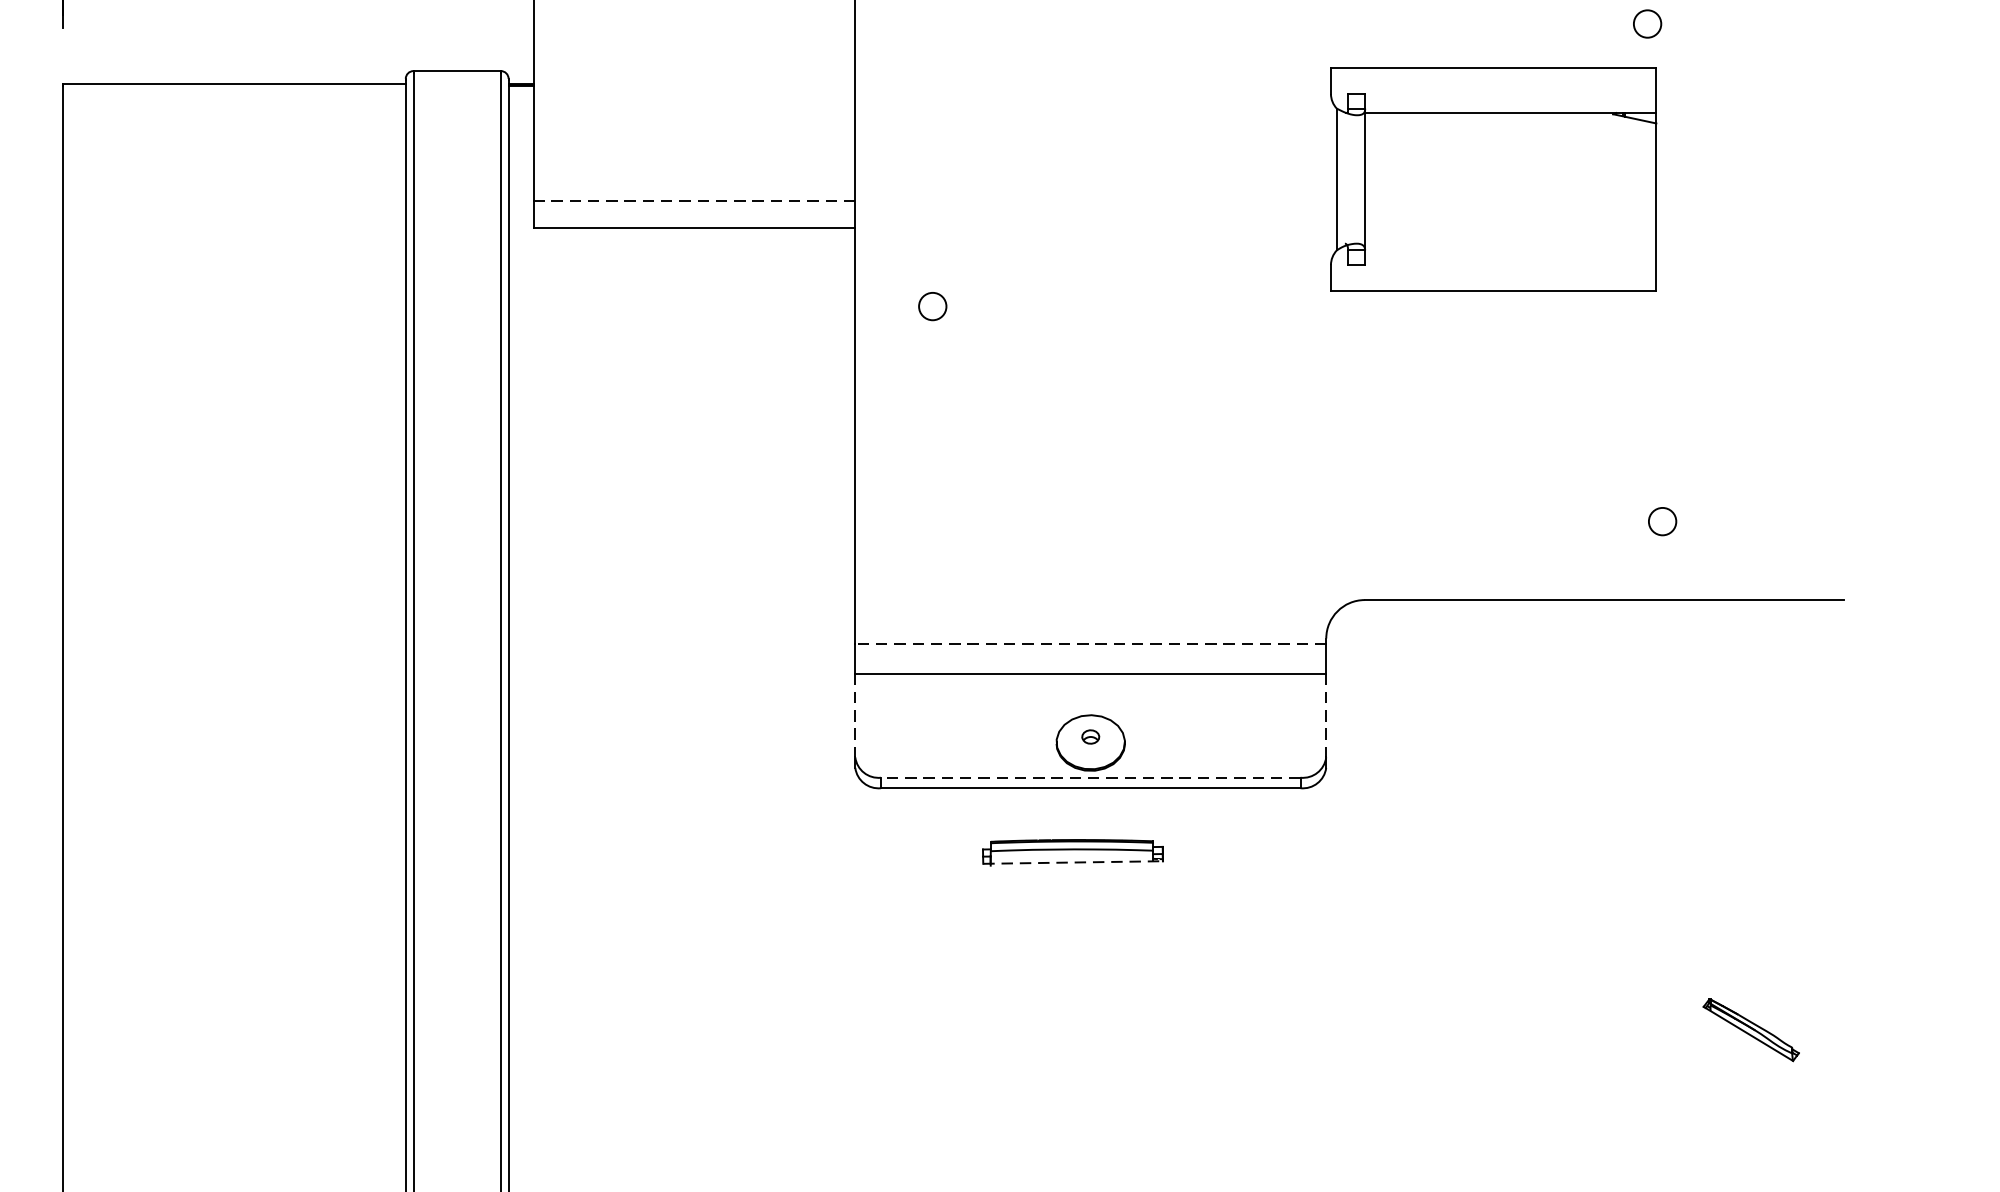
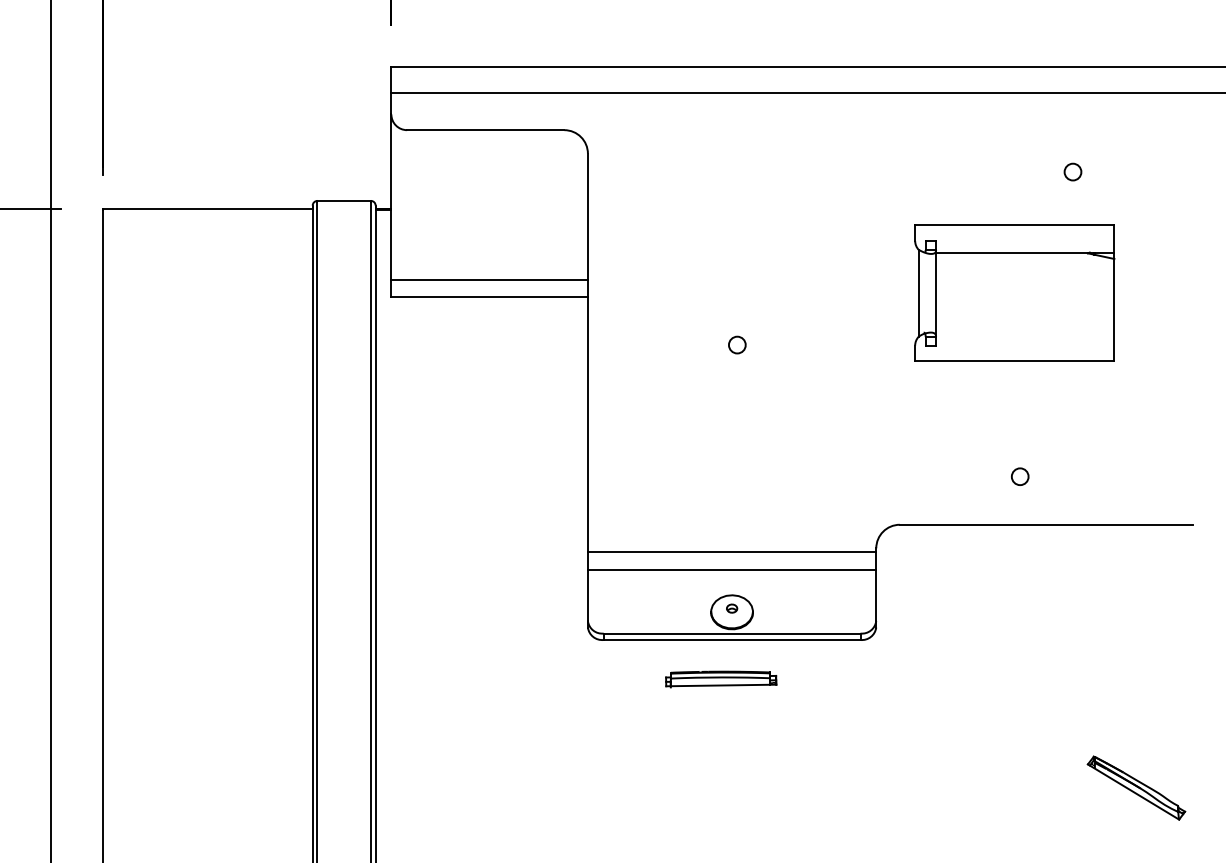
part: (1493, 178) -> (1014, 292), moved
line: (694, 201) -> (489, 280), dashed -> solid
circle: (933, 305) -> (737, 344), moved
circle: (1663, 521) -> (1020, 476), moved
line: (1089, 643) -> (731, 551), dashed -> solid
line: (854, 715) -> (587, 595), dashed -> solid
line: (1326, 715) -> (876, 595), dashed -> solid
line: (1089, 777) -> (731, 633), dashed -> solid
line: (1073, 862) -> (721, 685), dashed -> solid
part: (1751, 1029) -> (1136, 787), size x1.67

